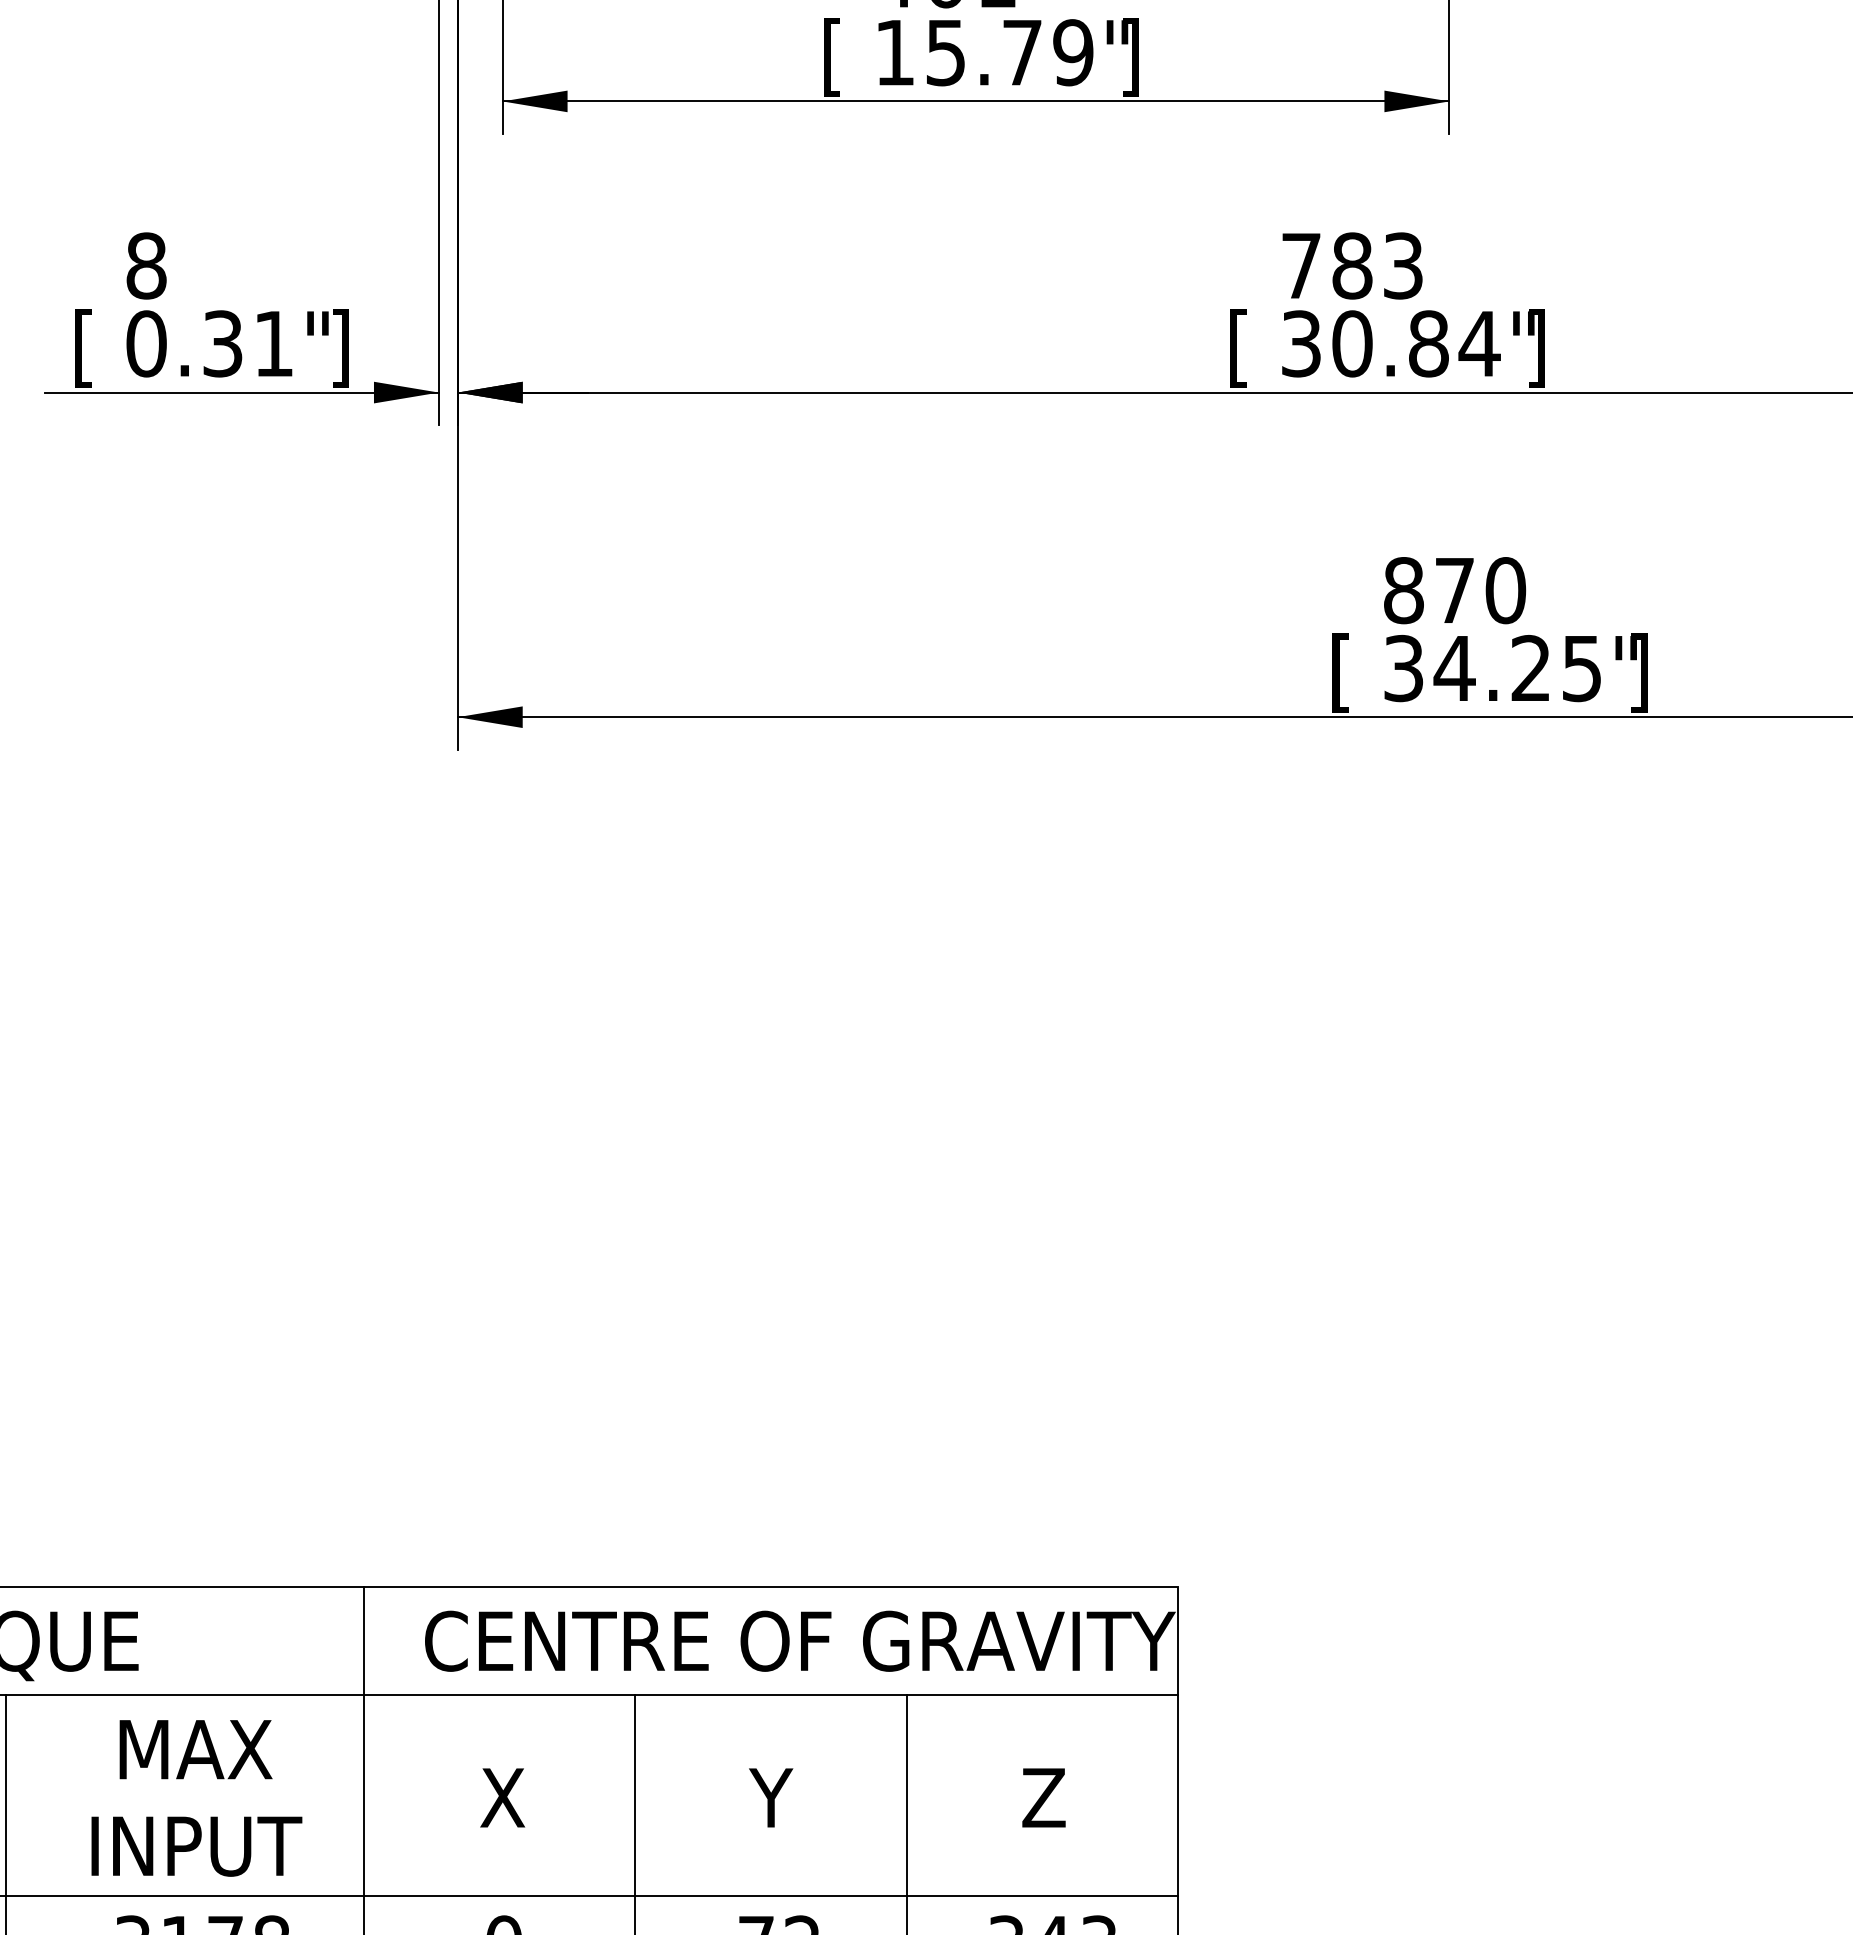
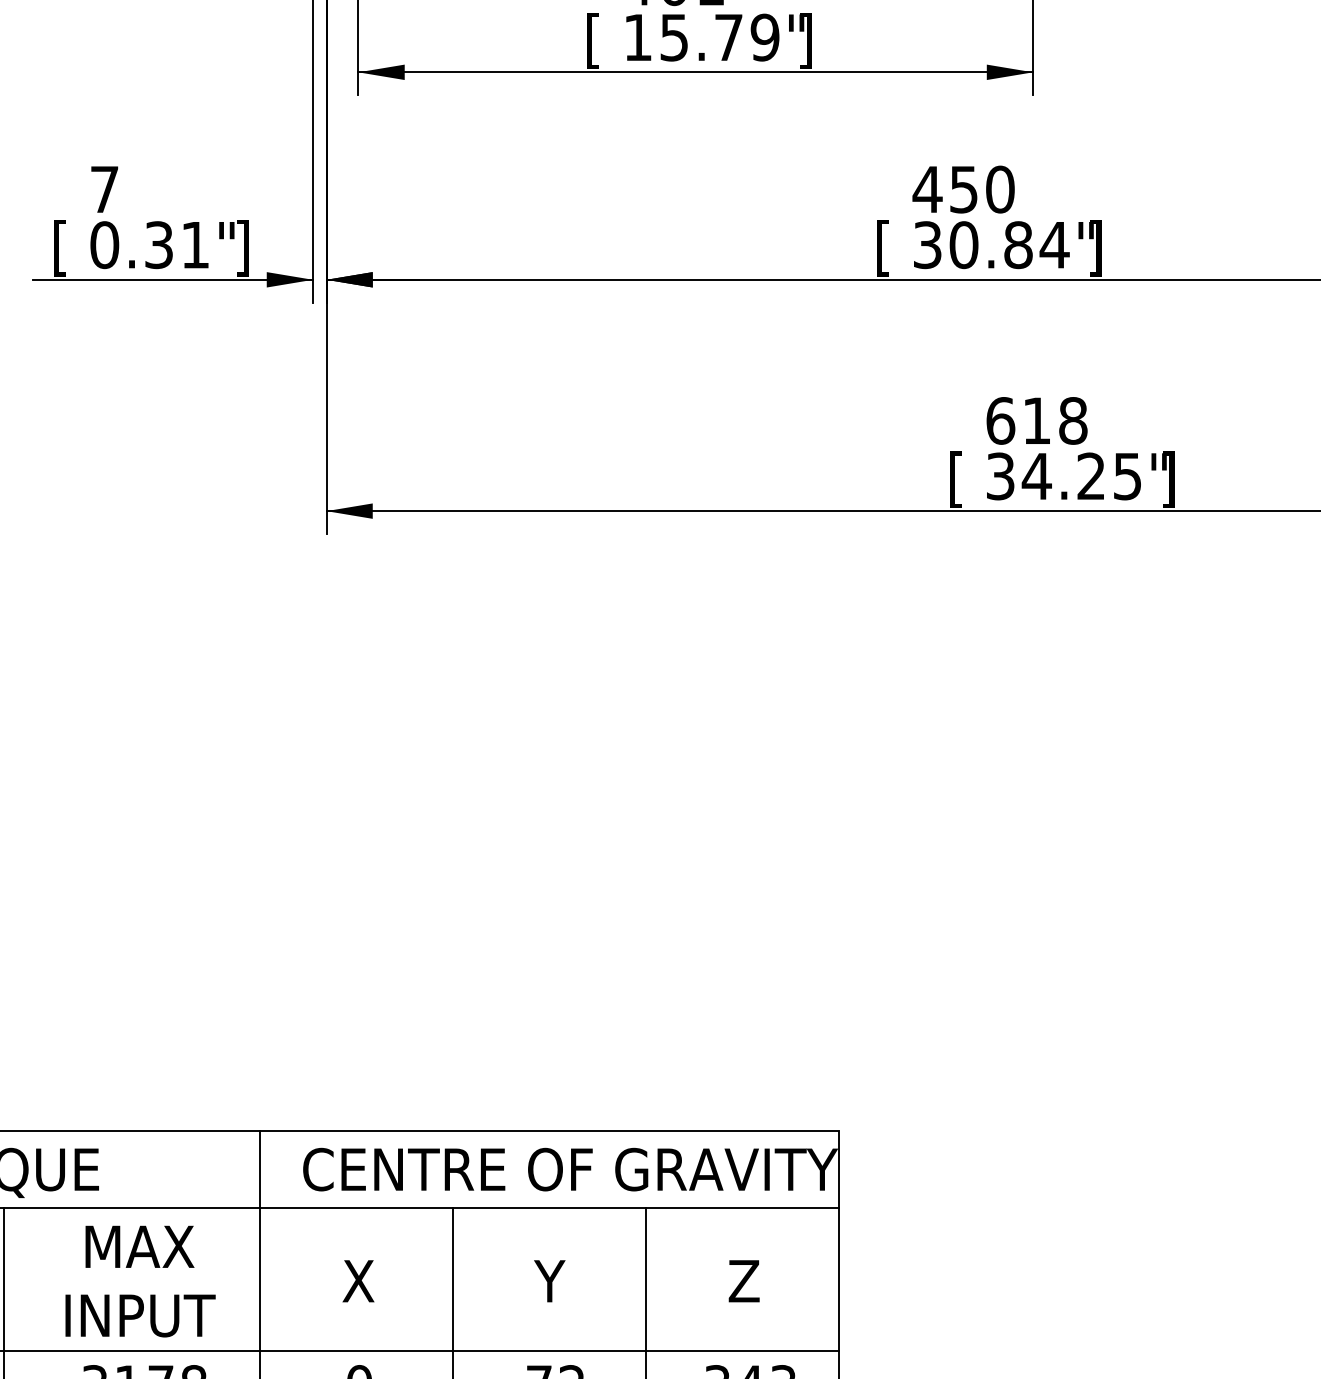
text: (146, 265) -> (104, 189), 8 -> 7
text: (1351, 265) -> (963, 189), 783 -> 450
text: (1455, 590) -> (1037, 420), 870 -> 618

